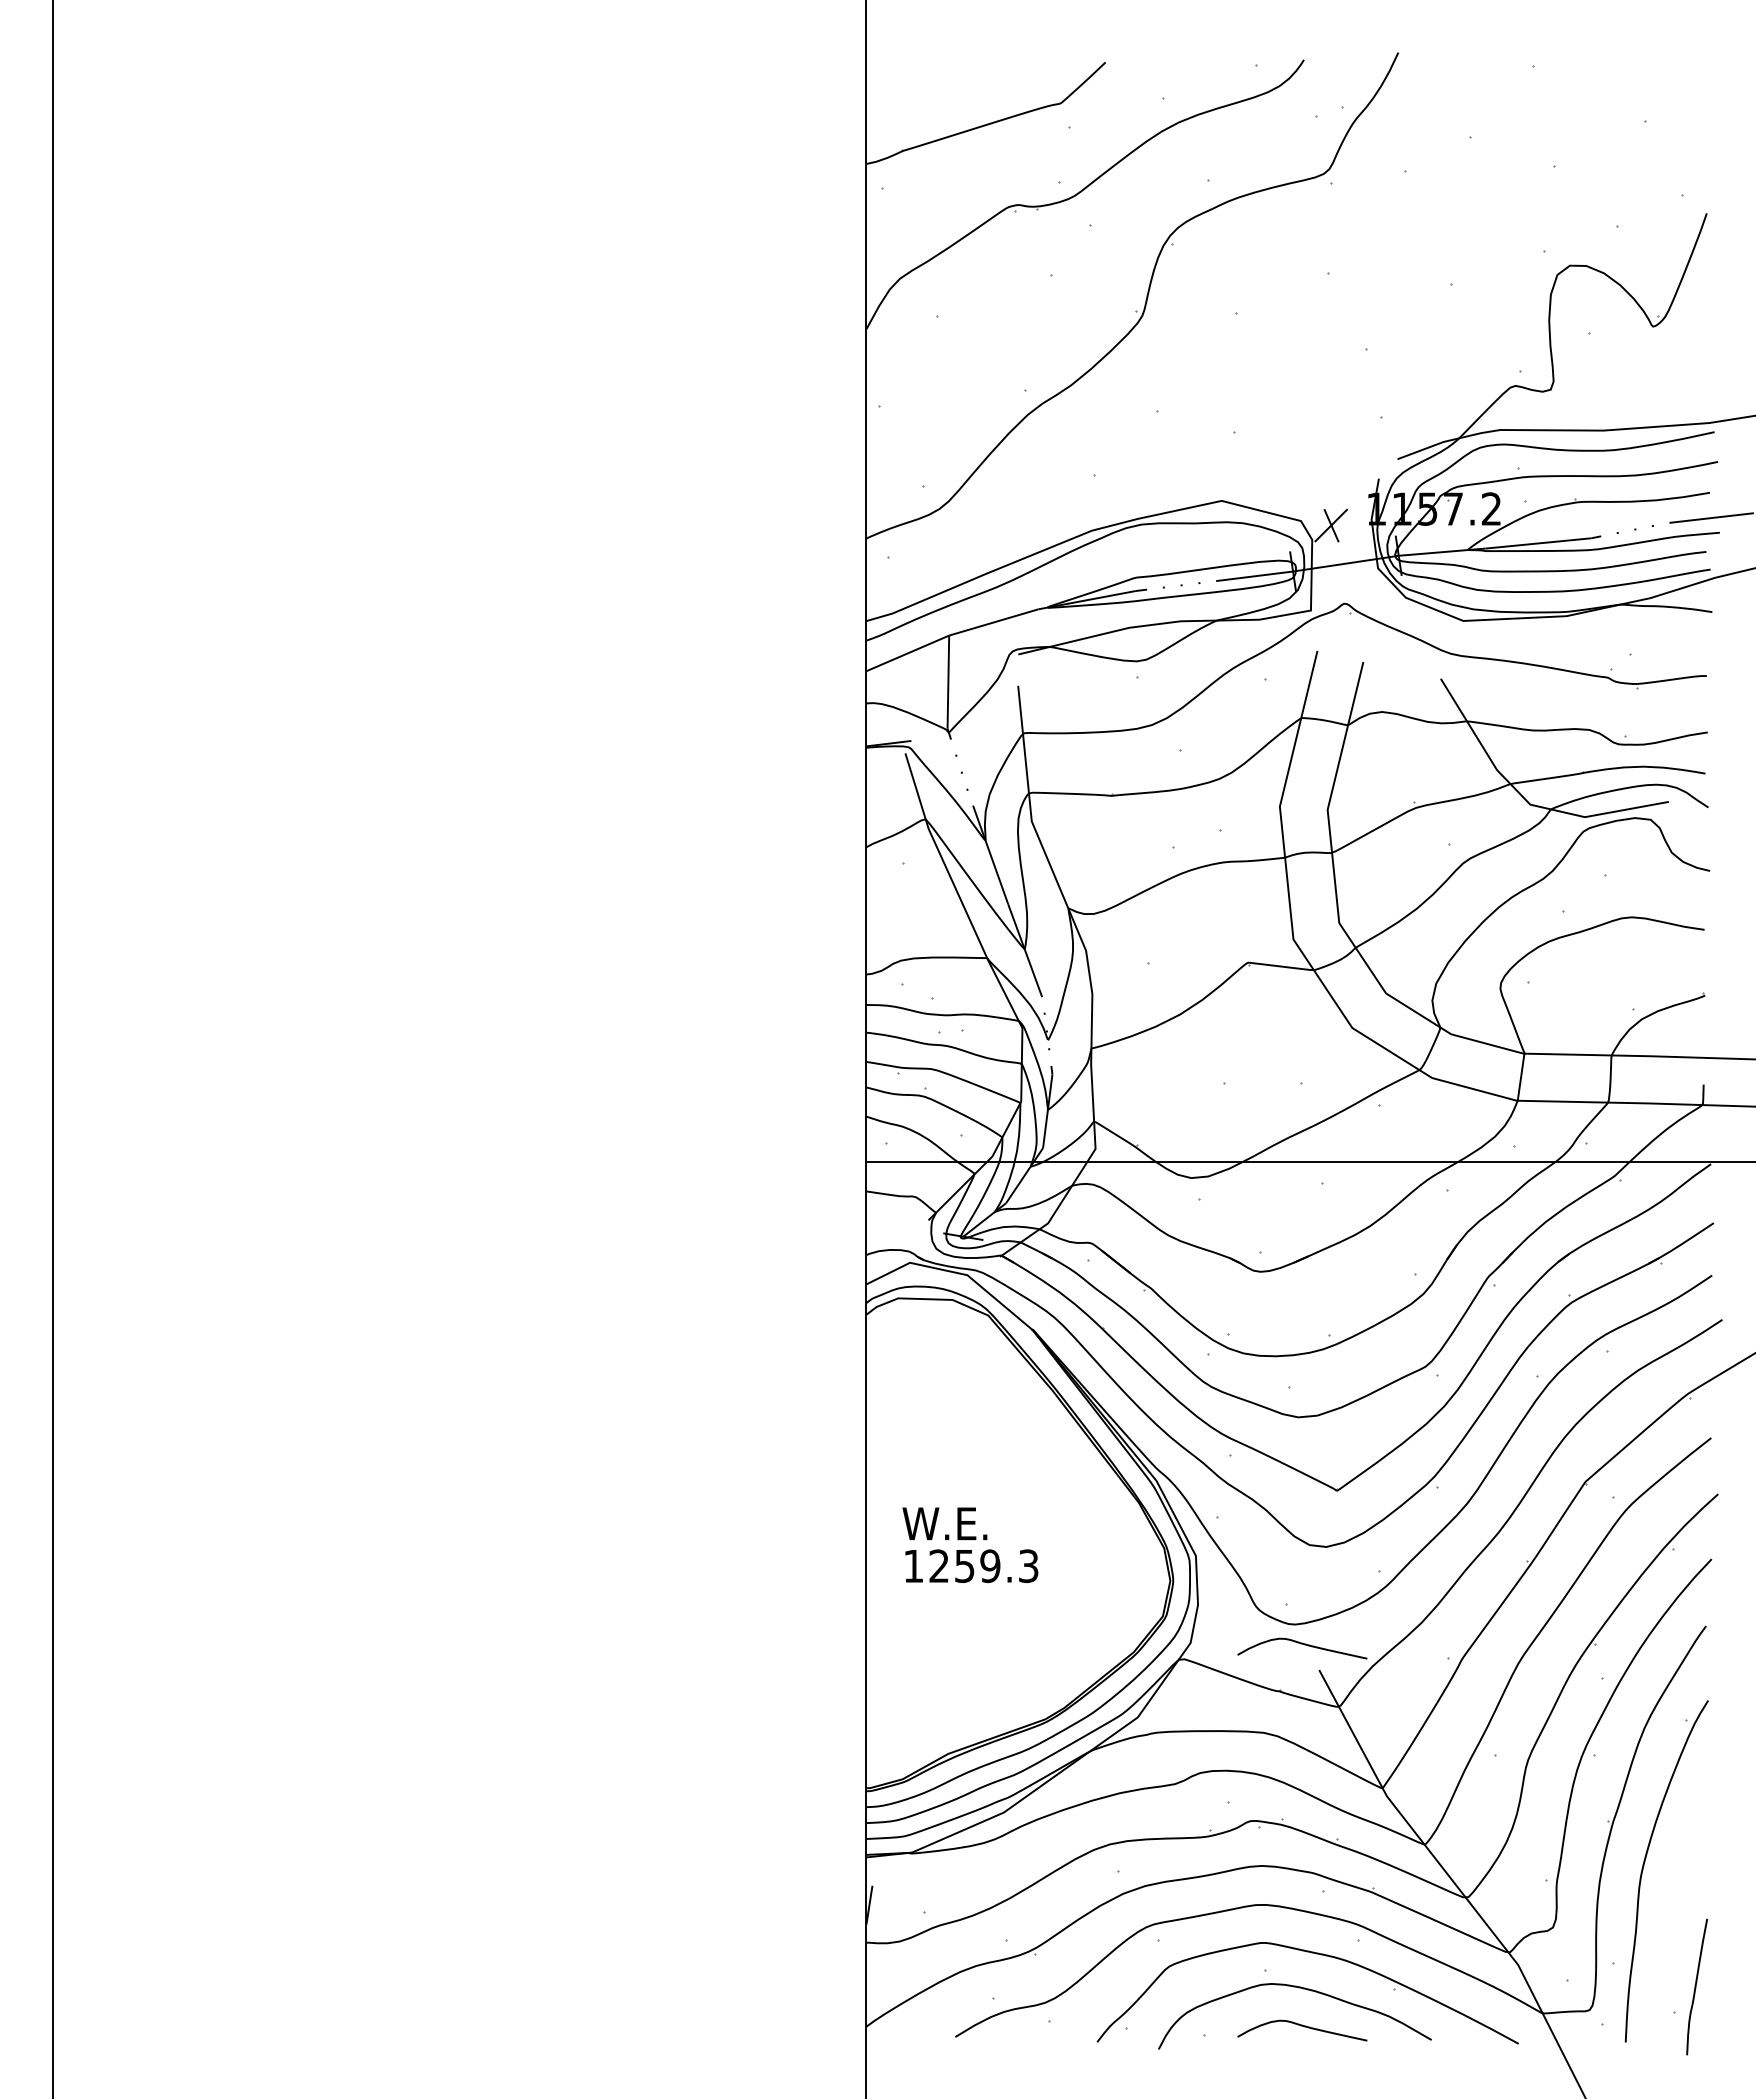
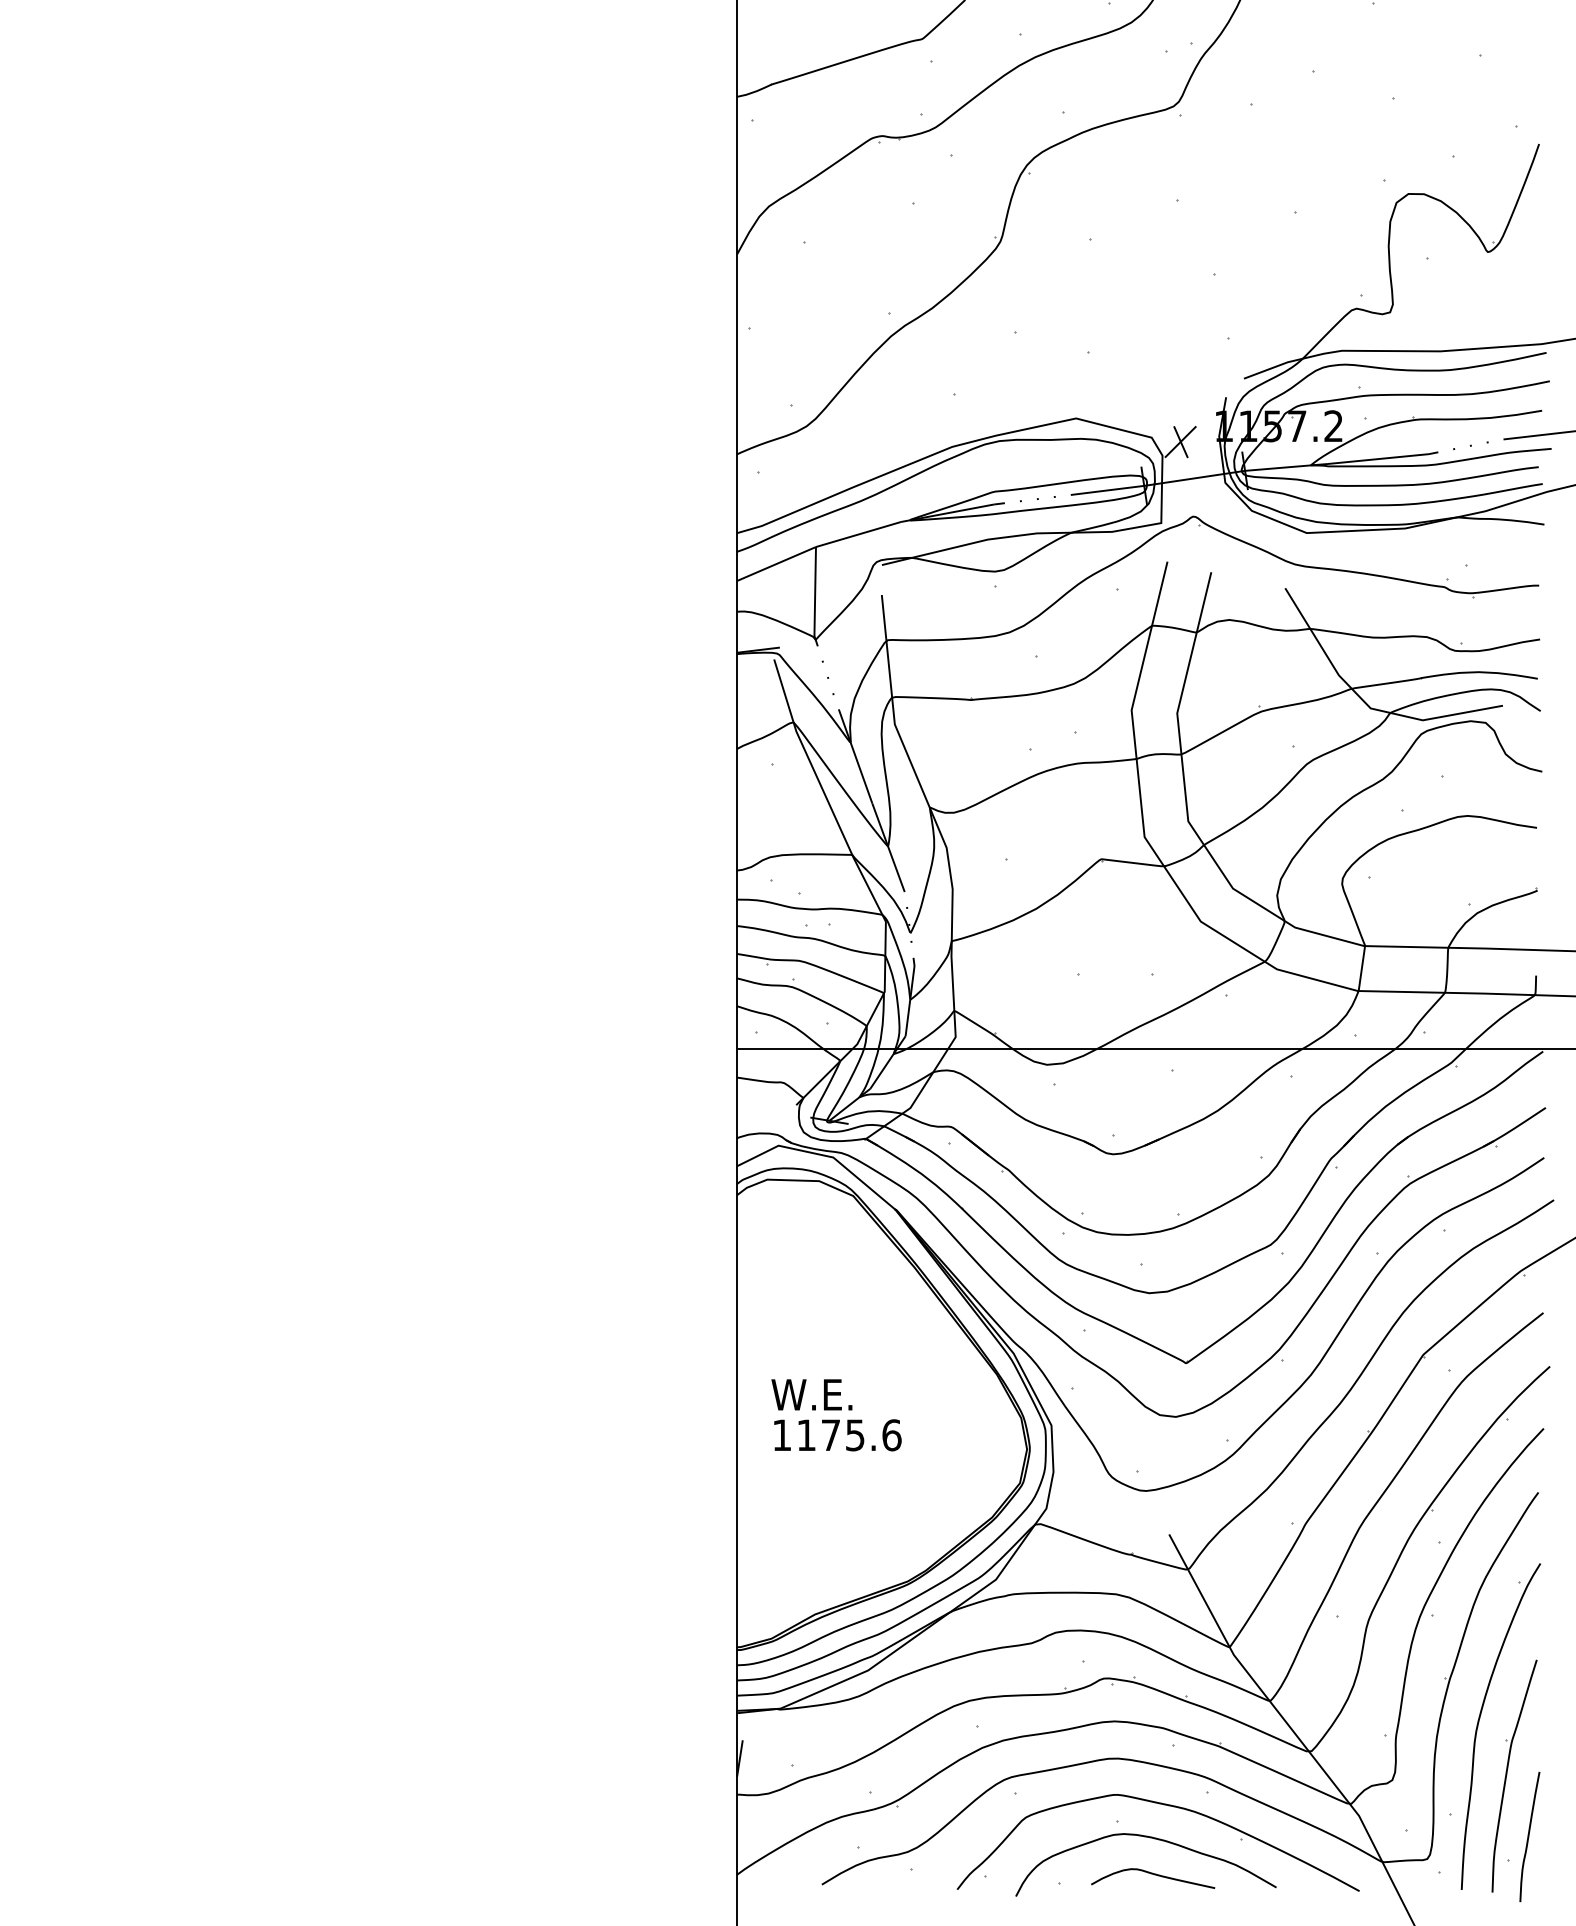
text: (983, 1566) -> (848, 1435), 1259.3 -> 1175.6
curve: (1304, 1645) -> (1155, 1510), removed
part: (1673, 1922) -> (1507, 1775), added

